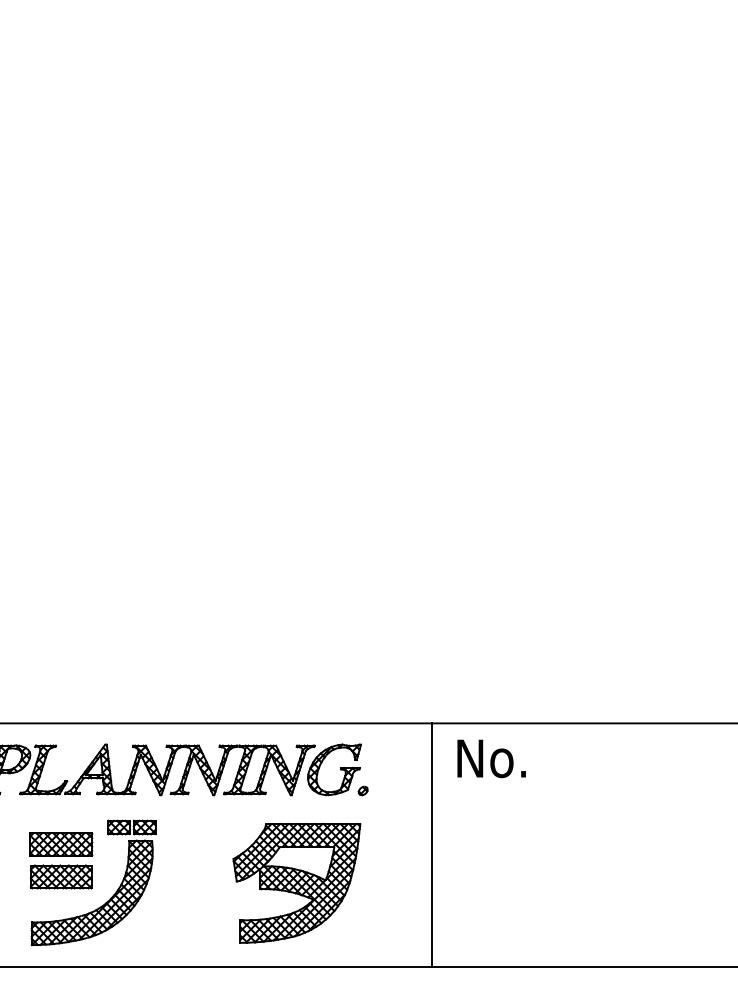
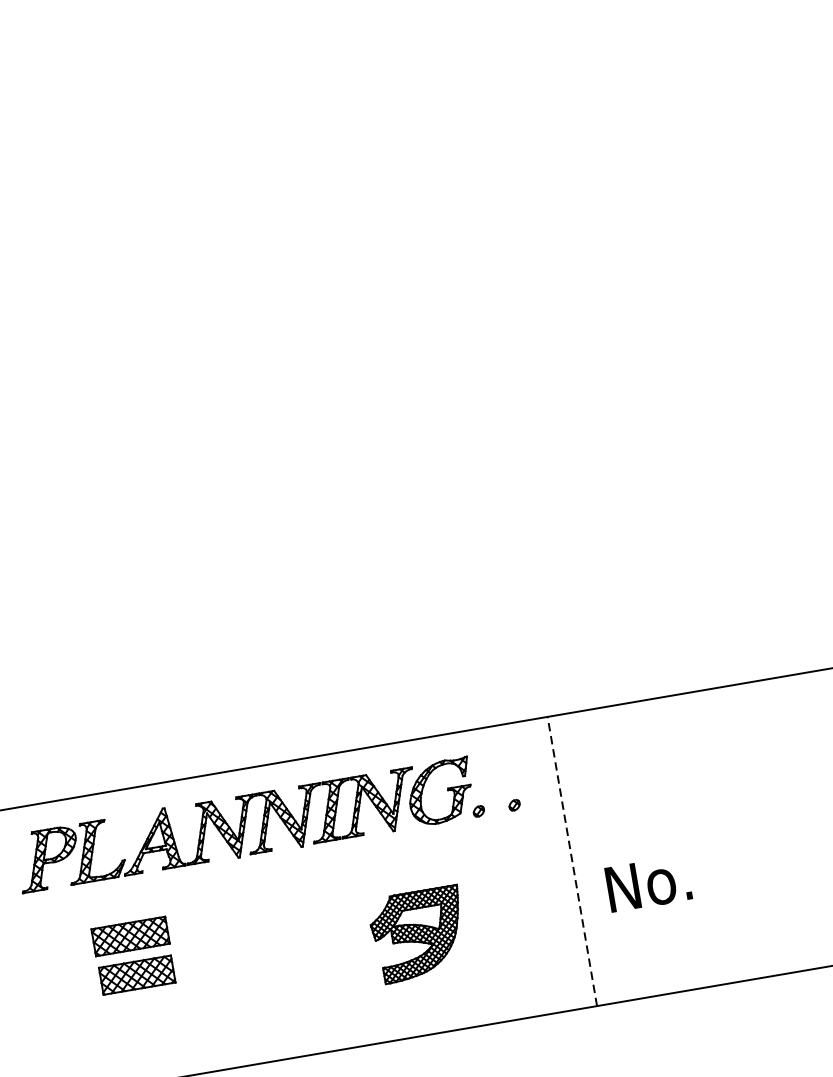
text: (491, 758) -> (648, 883), moved
part: (392, 790) -> (513, 804), added
line: (432, 844) -> (572, 860), solid -> dashed
part: (296, 883) -> (418, 935), size x0.6
part: (110, 897) -> (199, 989), removed

